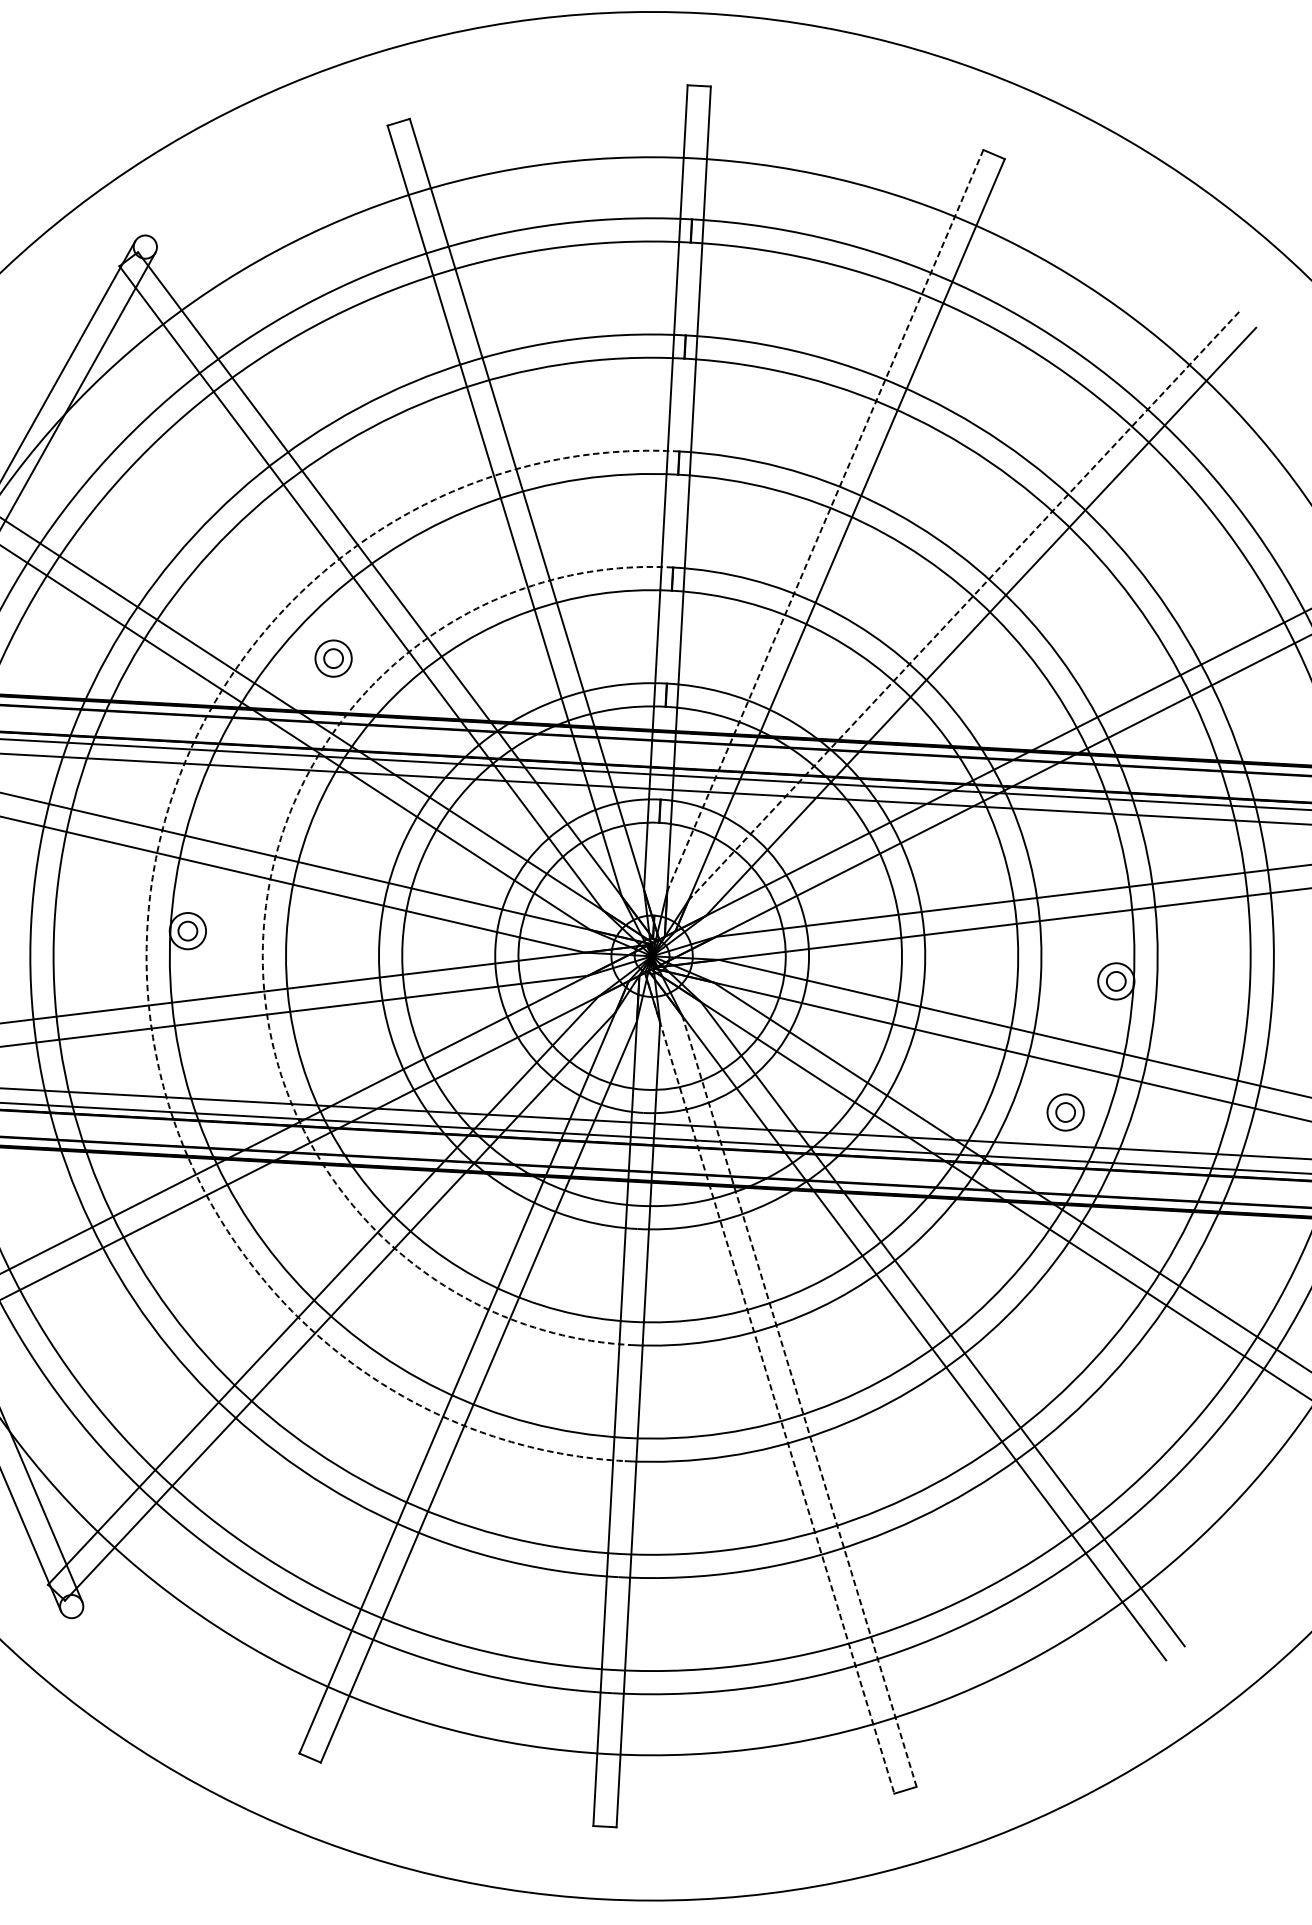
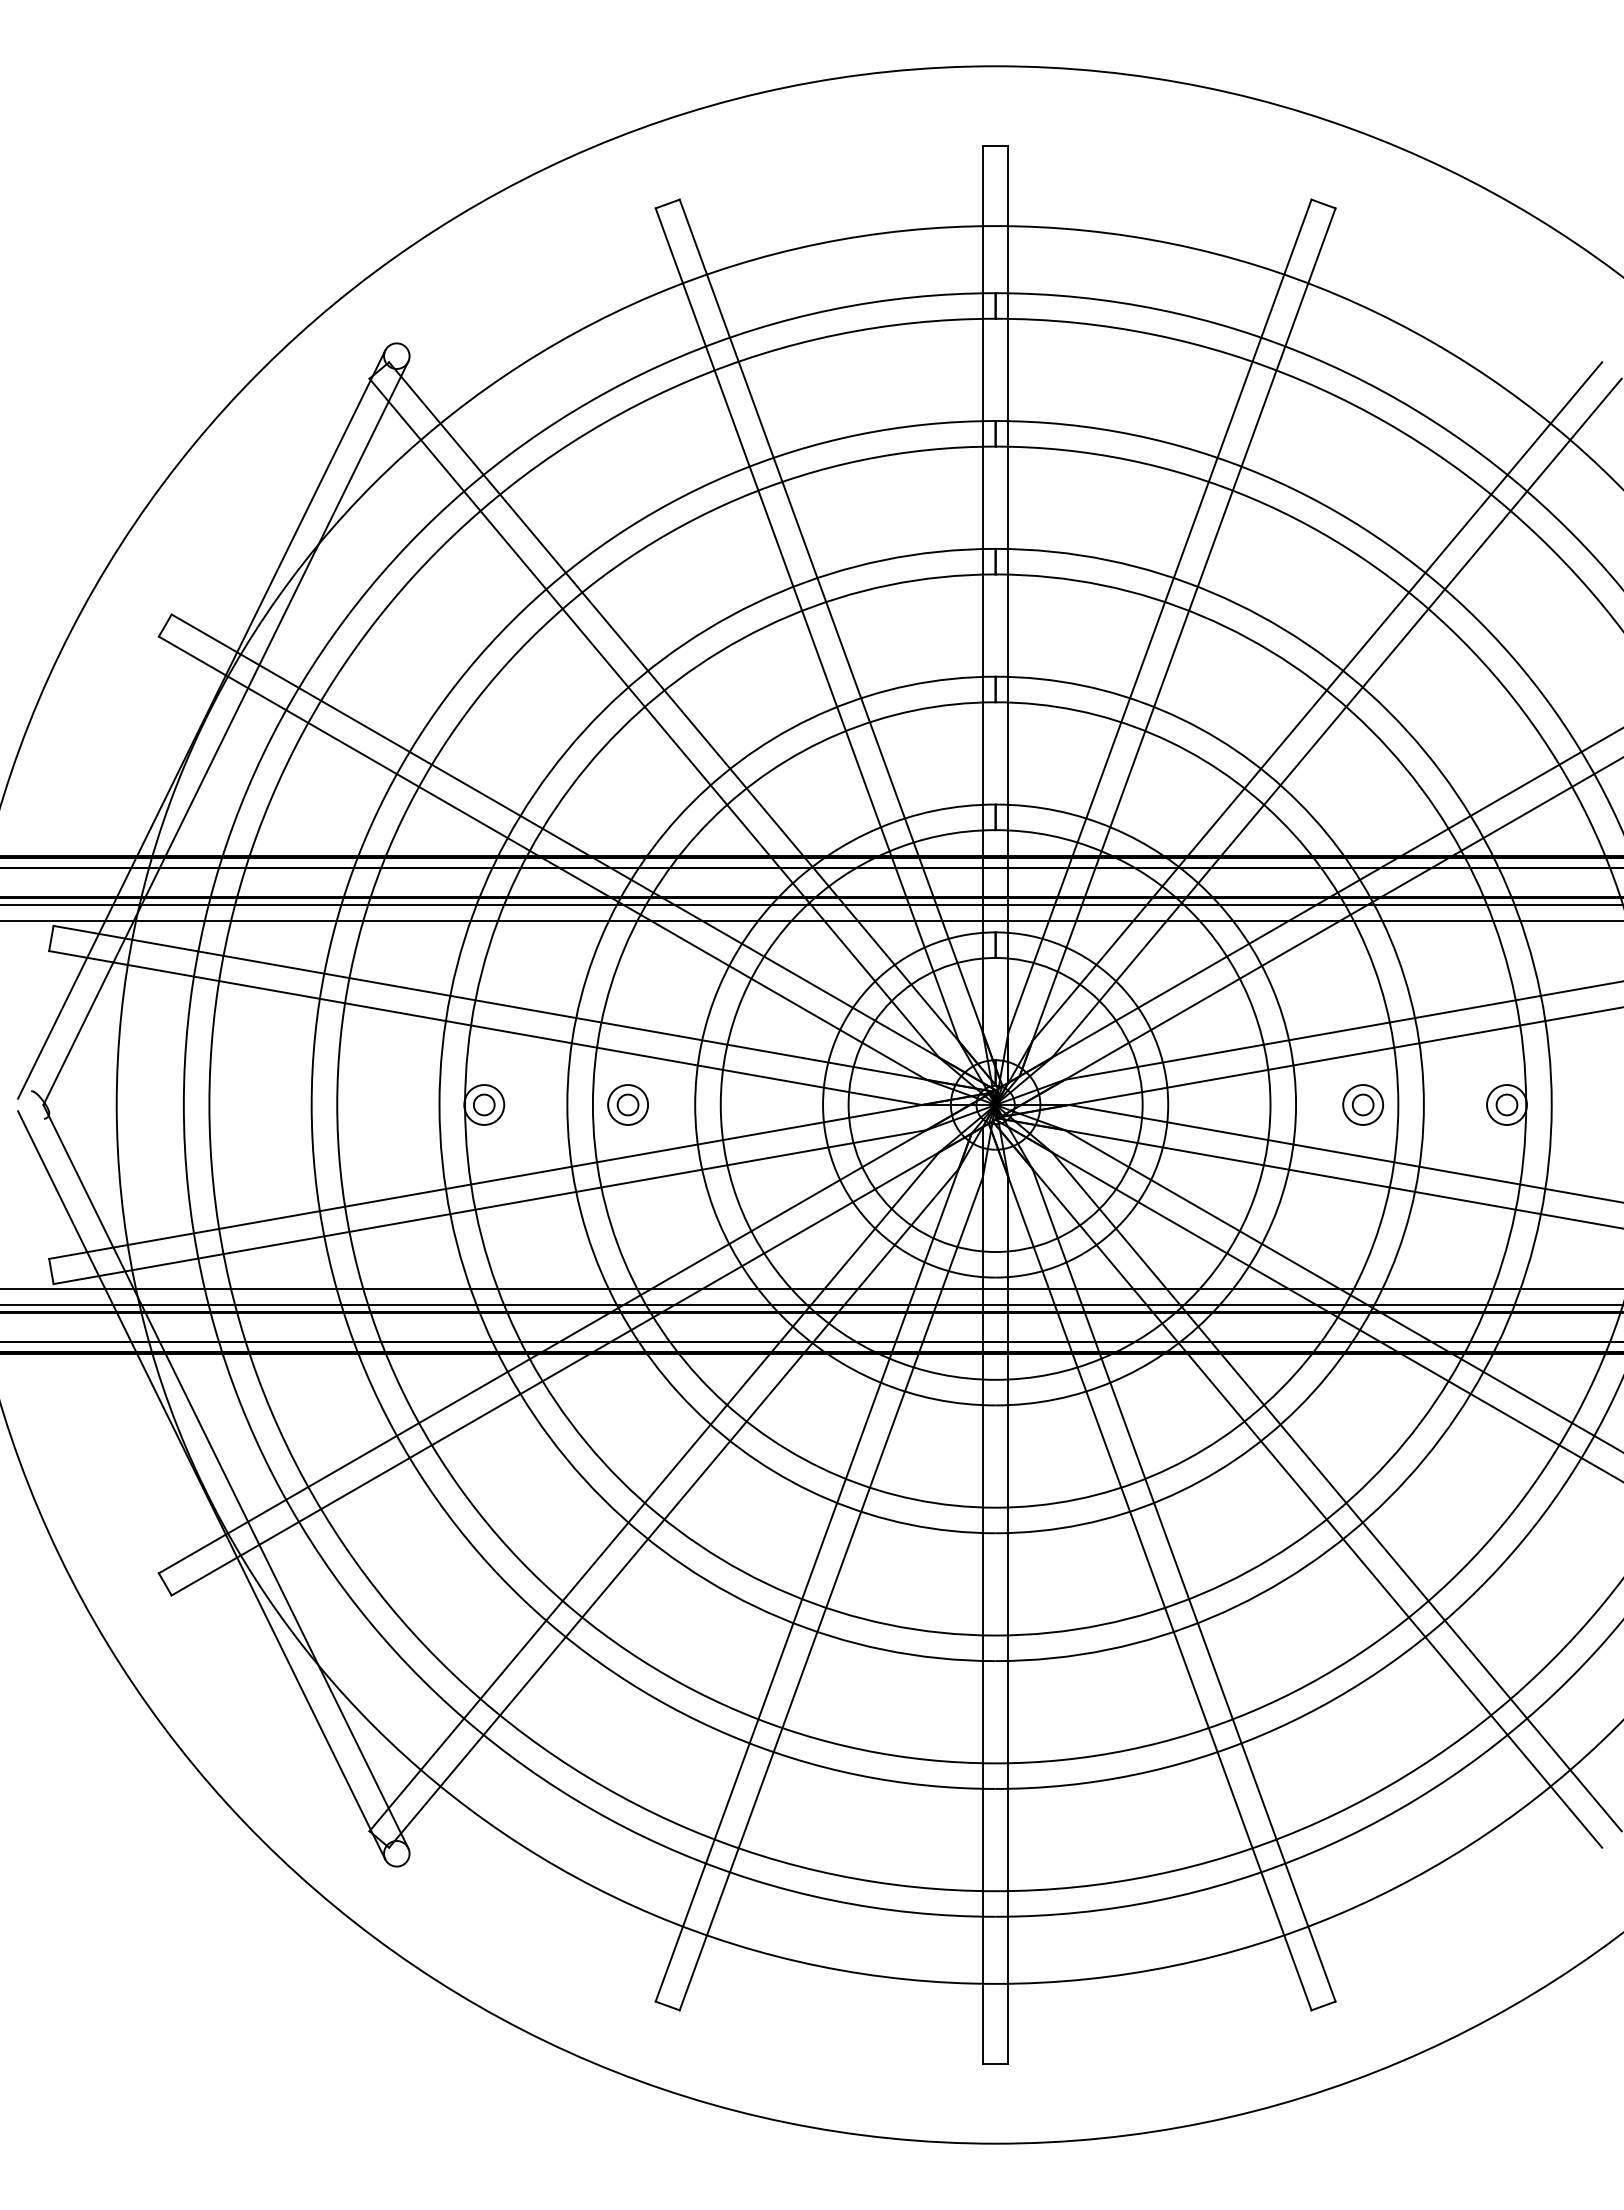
line: (824, 520) -> (1159, 616), dashed -> solid
line: (963, 606) -> (1316, 702), dashed -> solid
part: (333, 658) -> (627, 1104), moved
arc: (147, 929) -> (439, 1105), dashed -> solid
arc: (263, 935) -> (567, 1105), dashed -> solid
part: (1065, 1112) -> (1362, 1104), moved
line: (769, 1383) -> (1150, 1567), dashed -> solid
line: (799, 1400) -> (1183, 1584), dashed -> solid

